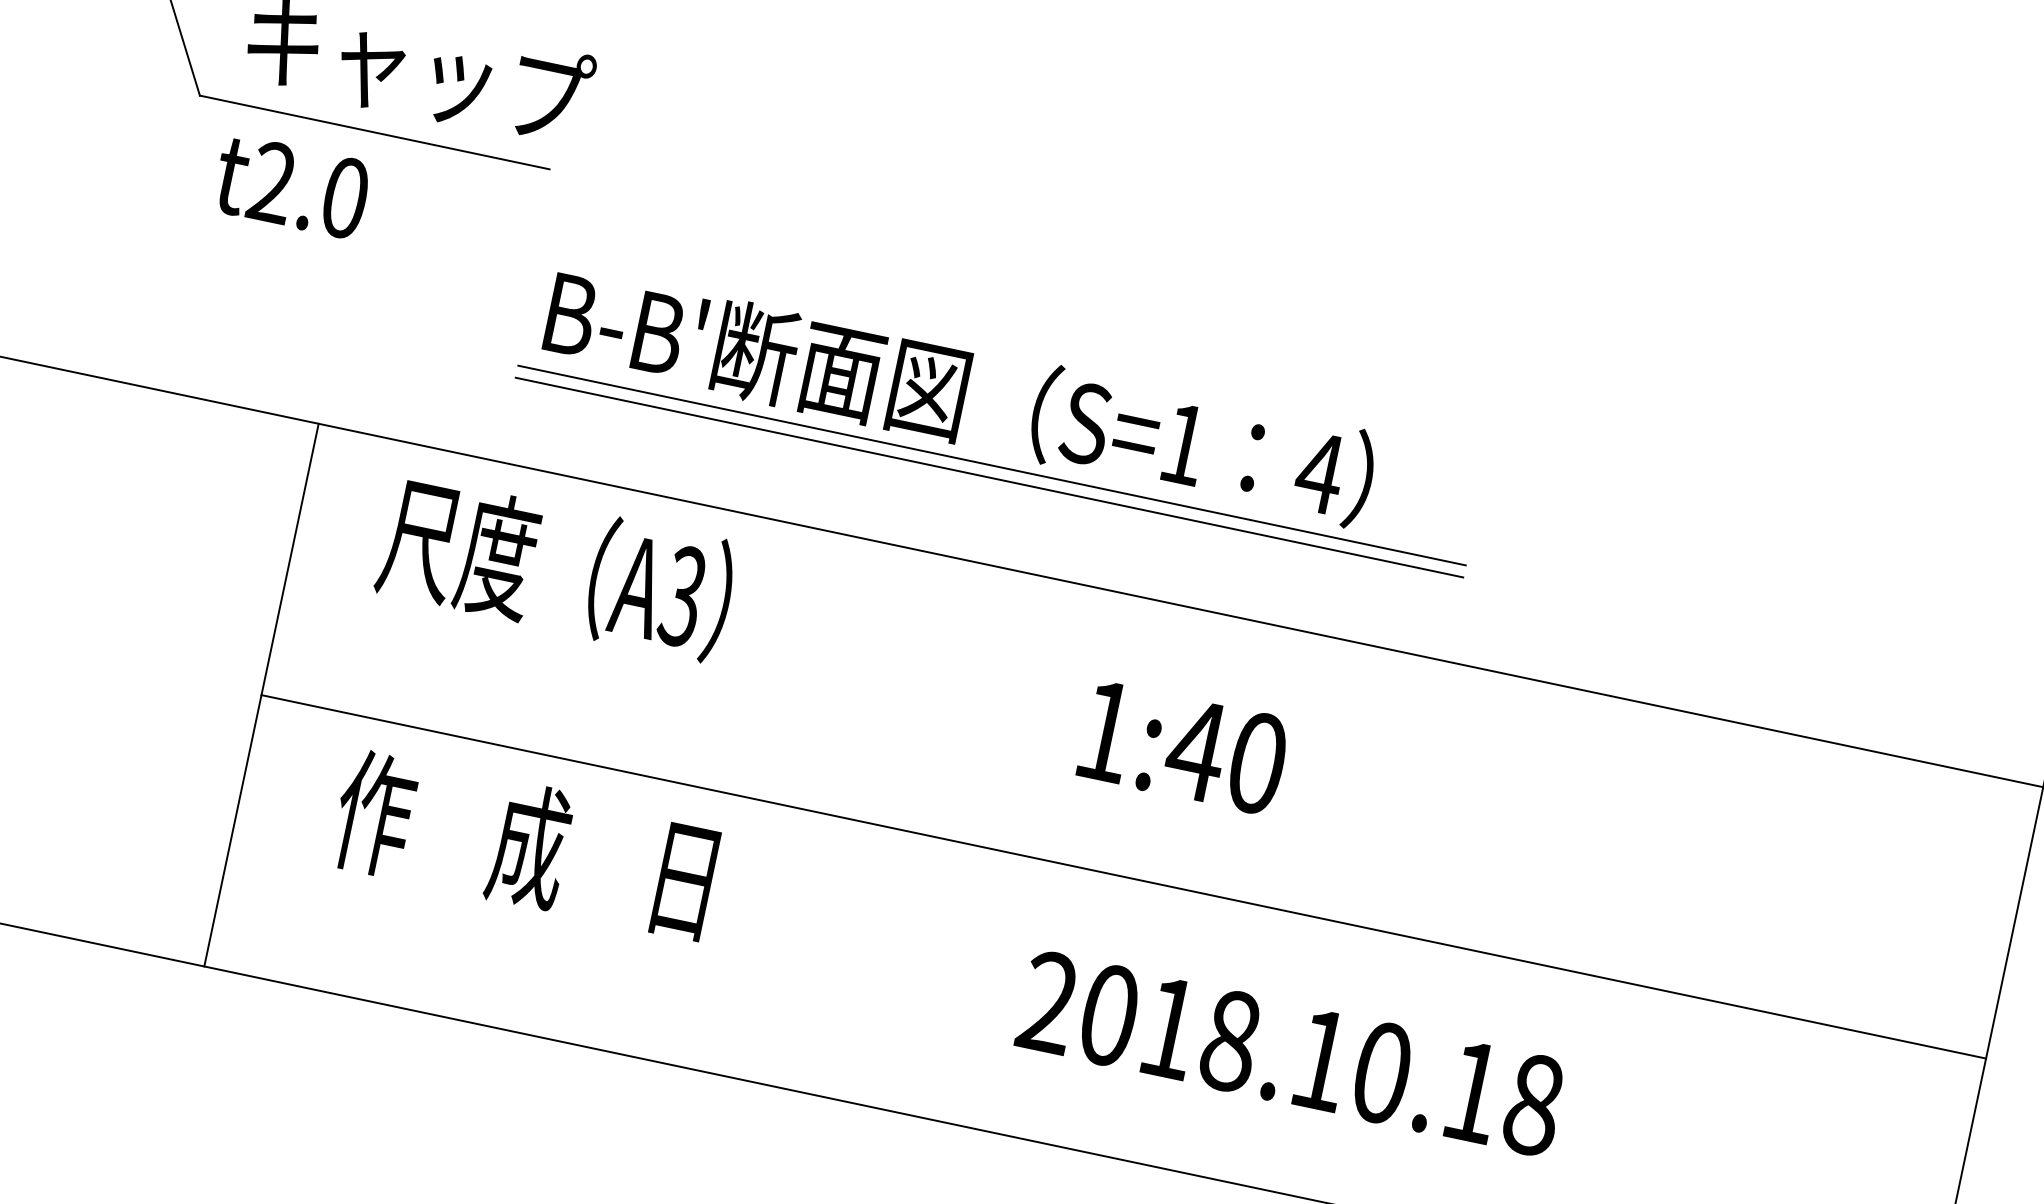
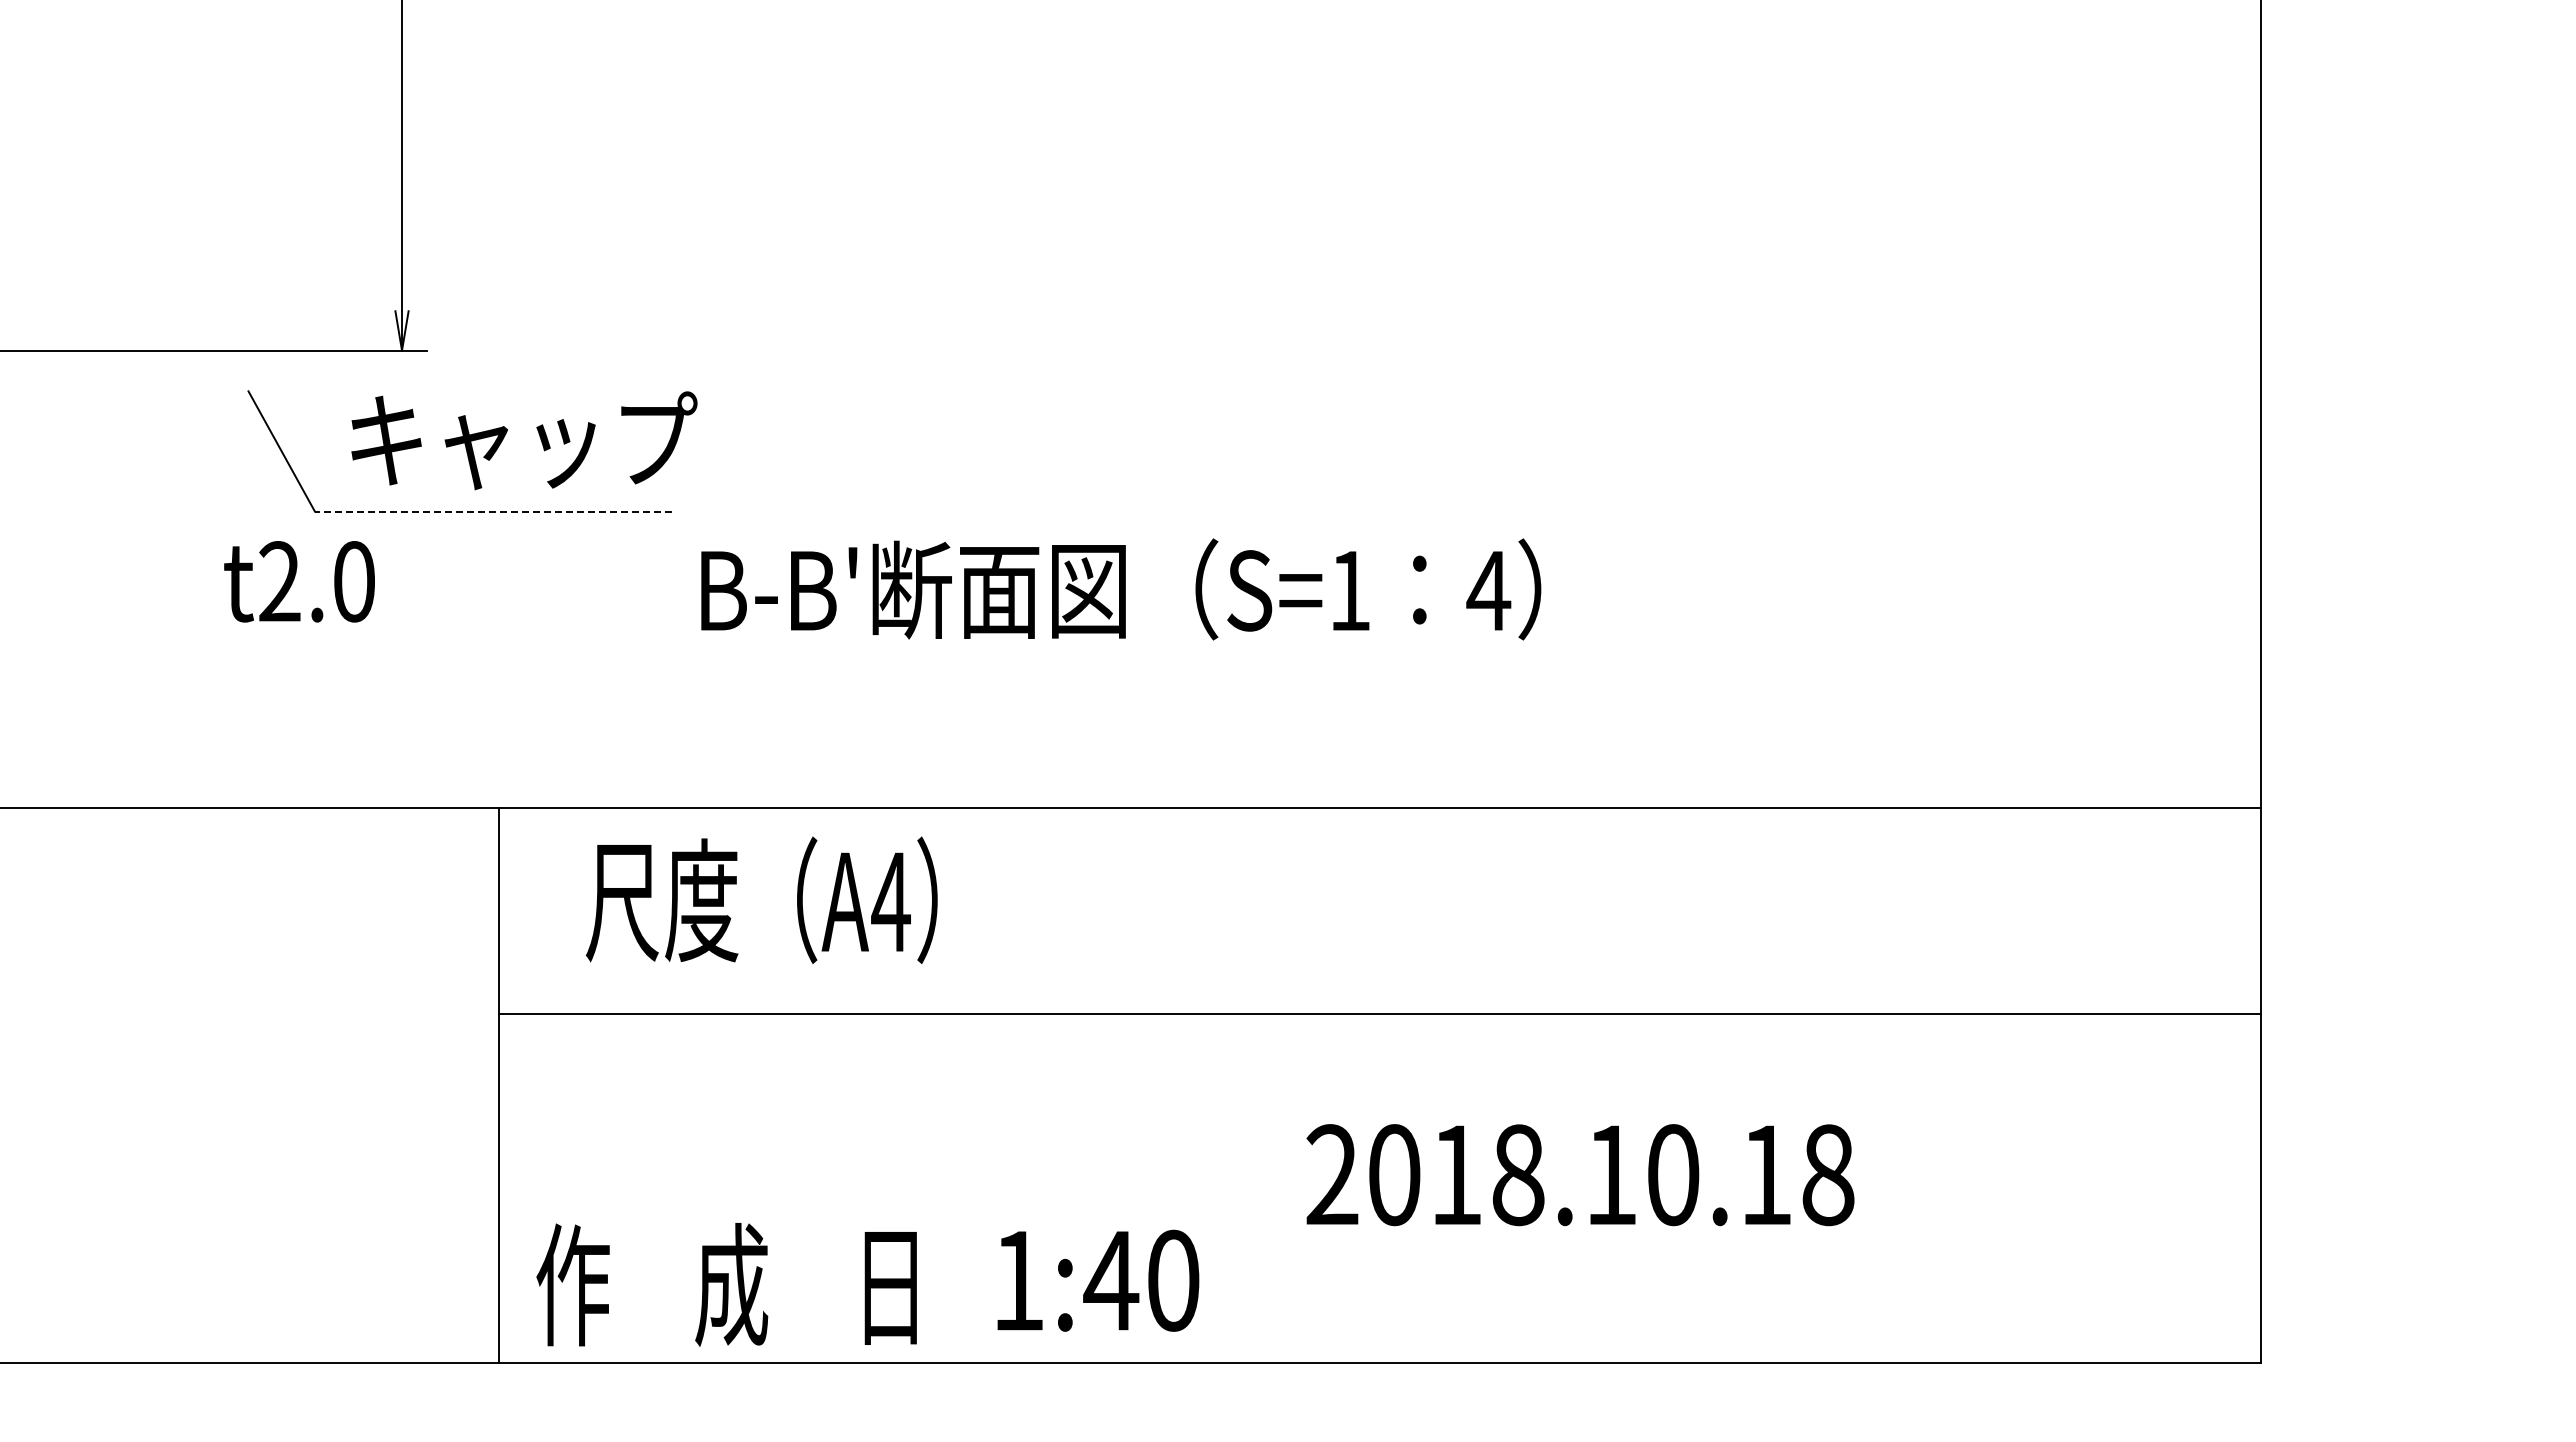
line: (374, 132) -> (493, 511), solid -> dashed
text: (291, 186) -> (299, 581), moved
text: (960, 395) -> (1121, 589), moved
line: (992, 465) -> (1166, 710), removed
line: (989, 477) -> (1166, 722), removed
text: (682, 596) -> (890, 902), A3 -> A4
text: (1184, 747) -> (1098, 1280), moved
text: (524, 844) -> (726, 1284), moved
line: (1123, 876) -> (1379, 1014), moved
text: (1291, 1054) -> (1580, 1175), moved

